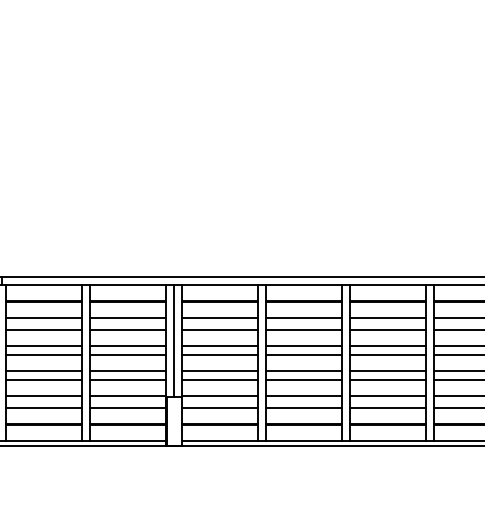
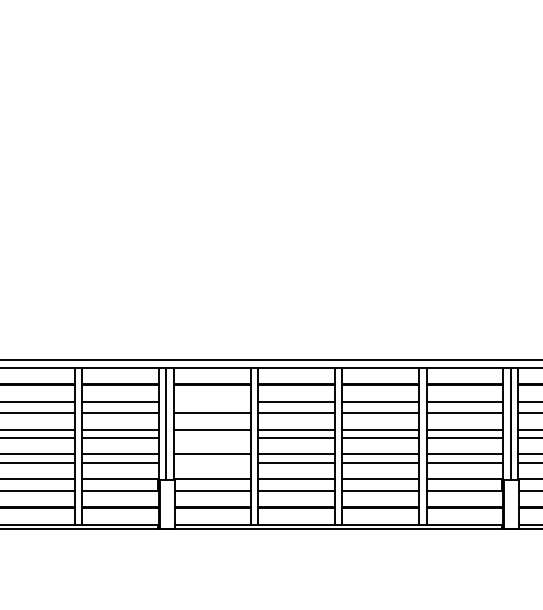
line: (220, 318) -> (212, 401), removed
line: (220, 354) -> (212, 437), removed
line: (220, 379) -> (212, 462), removed

